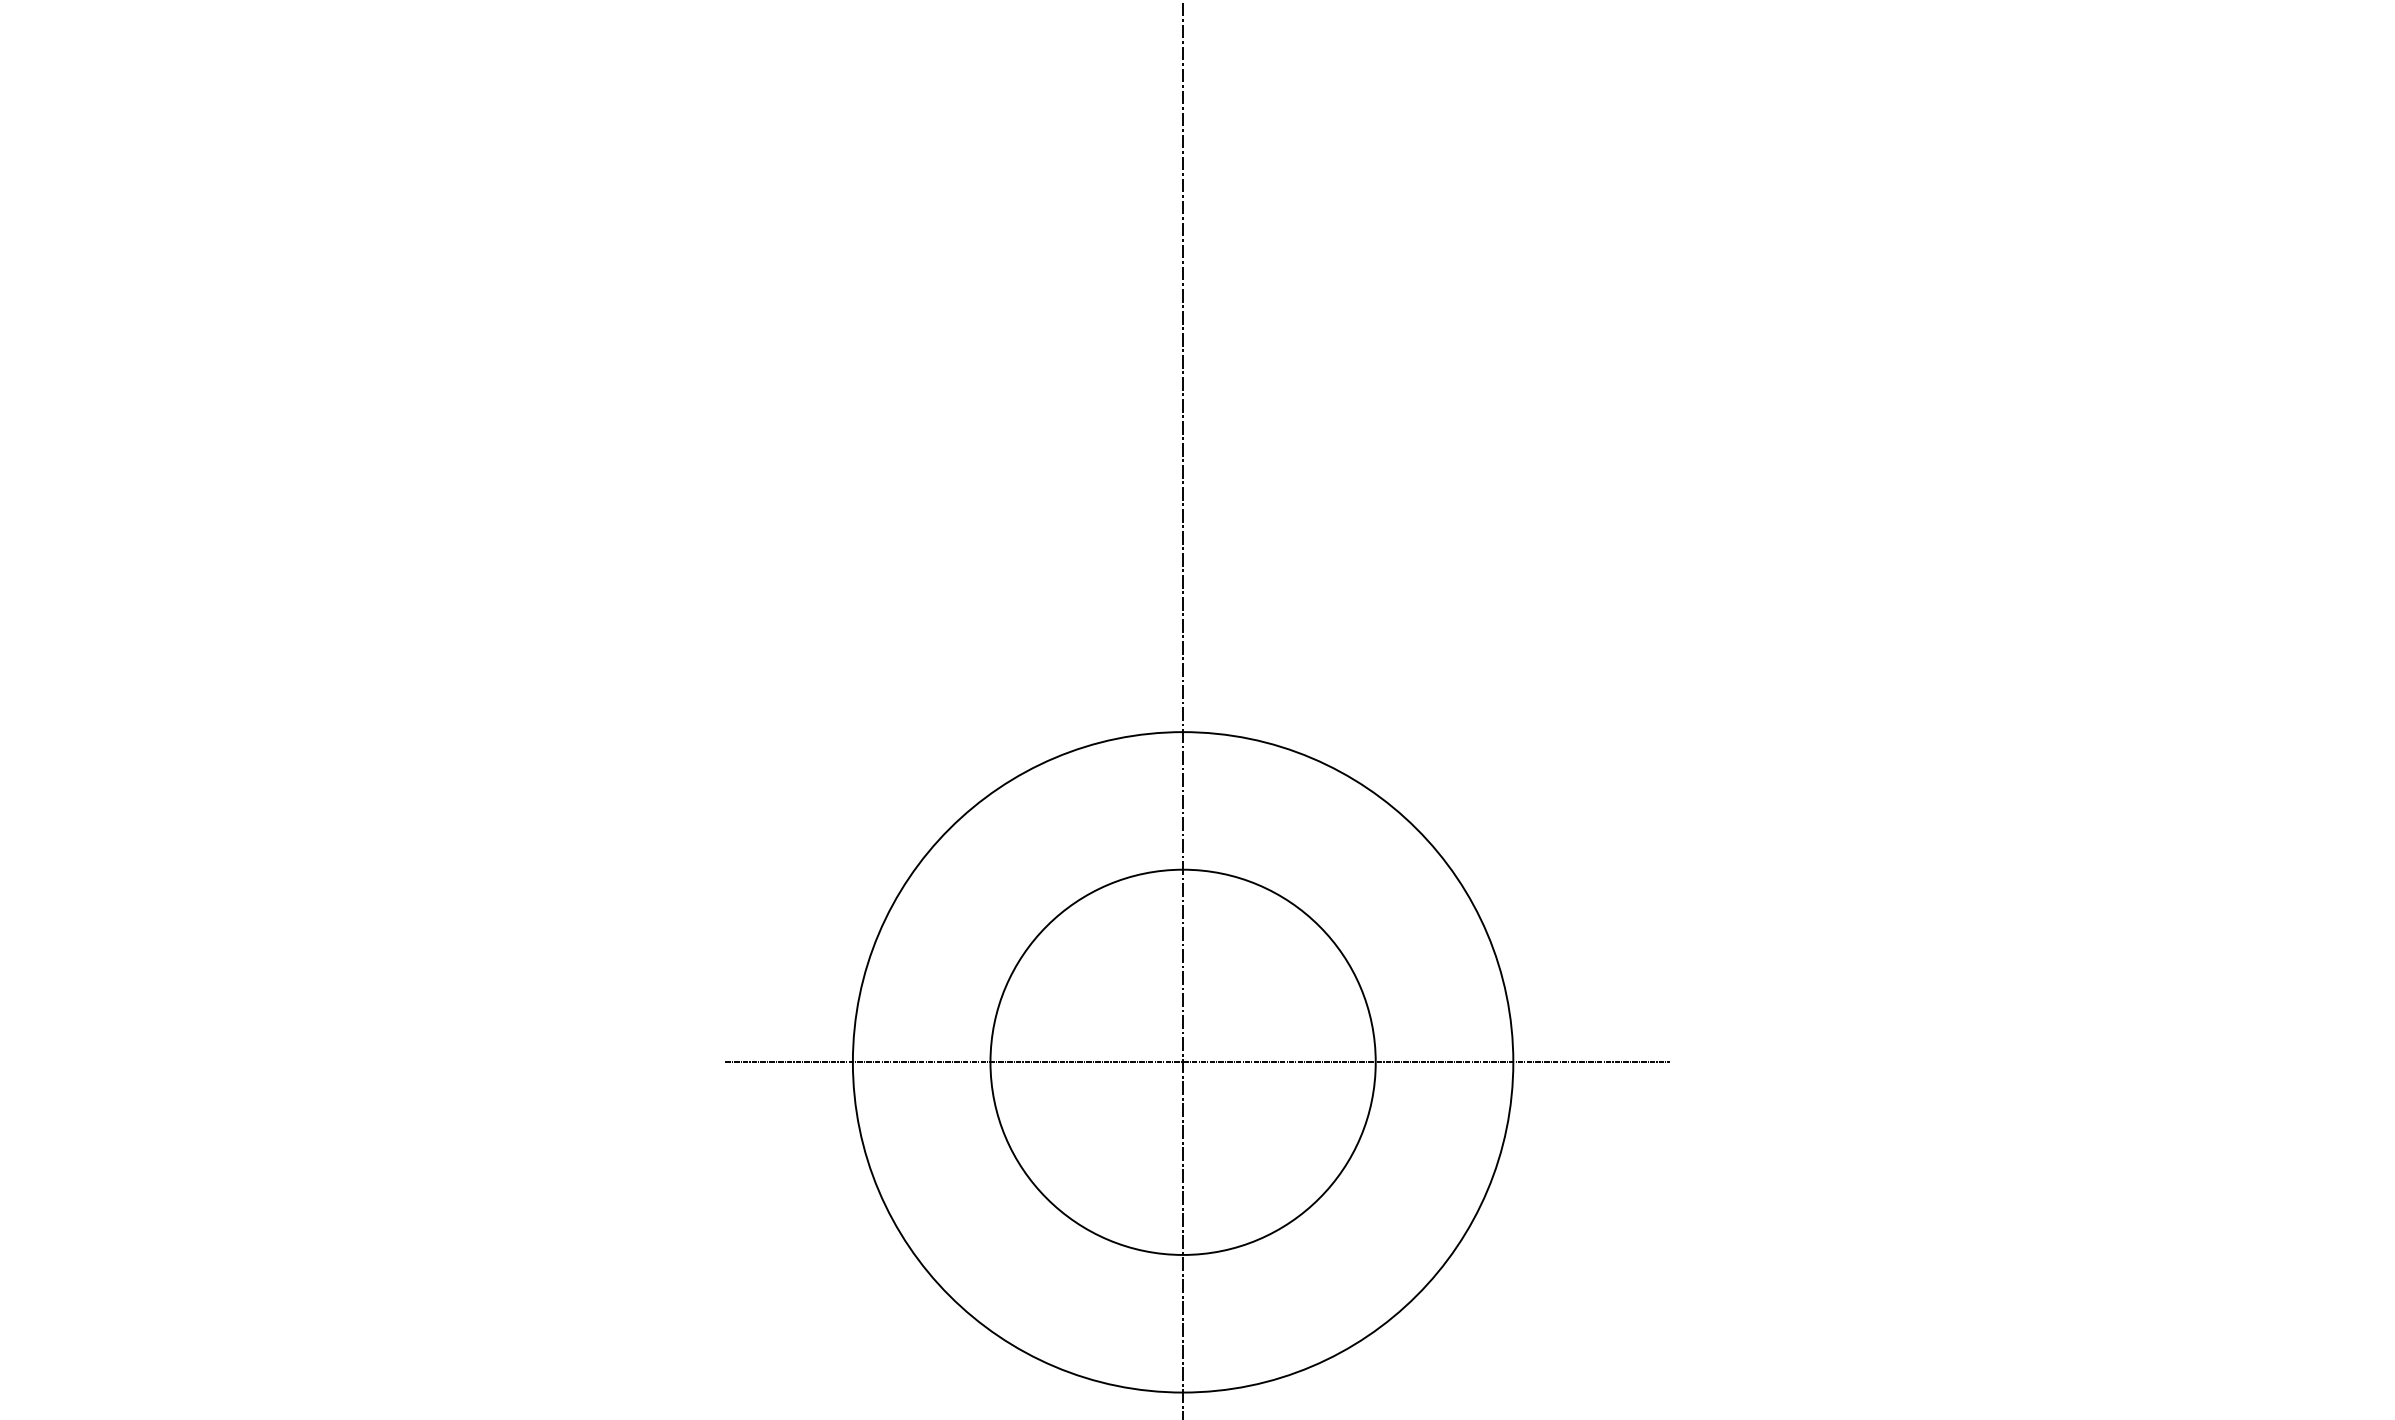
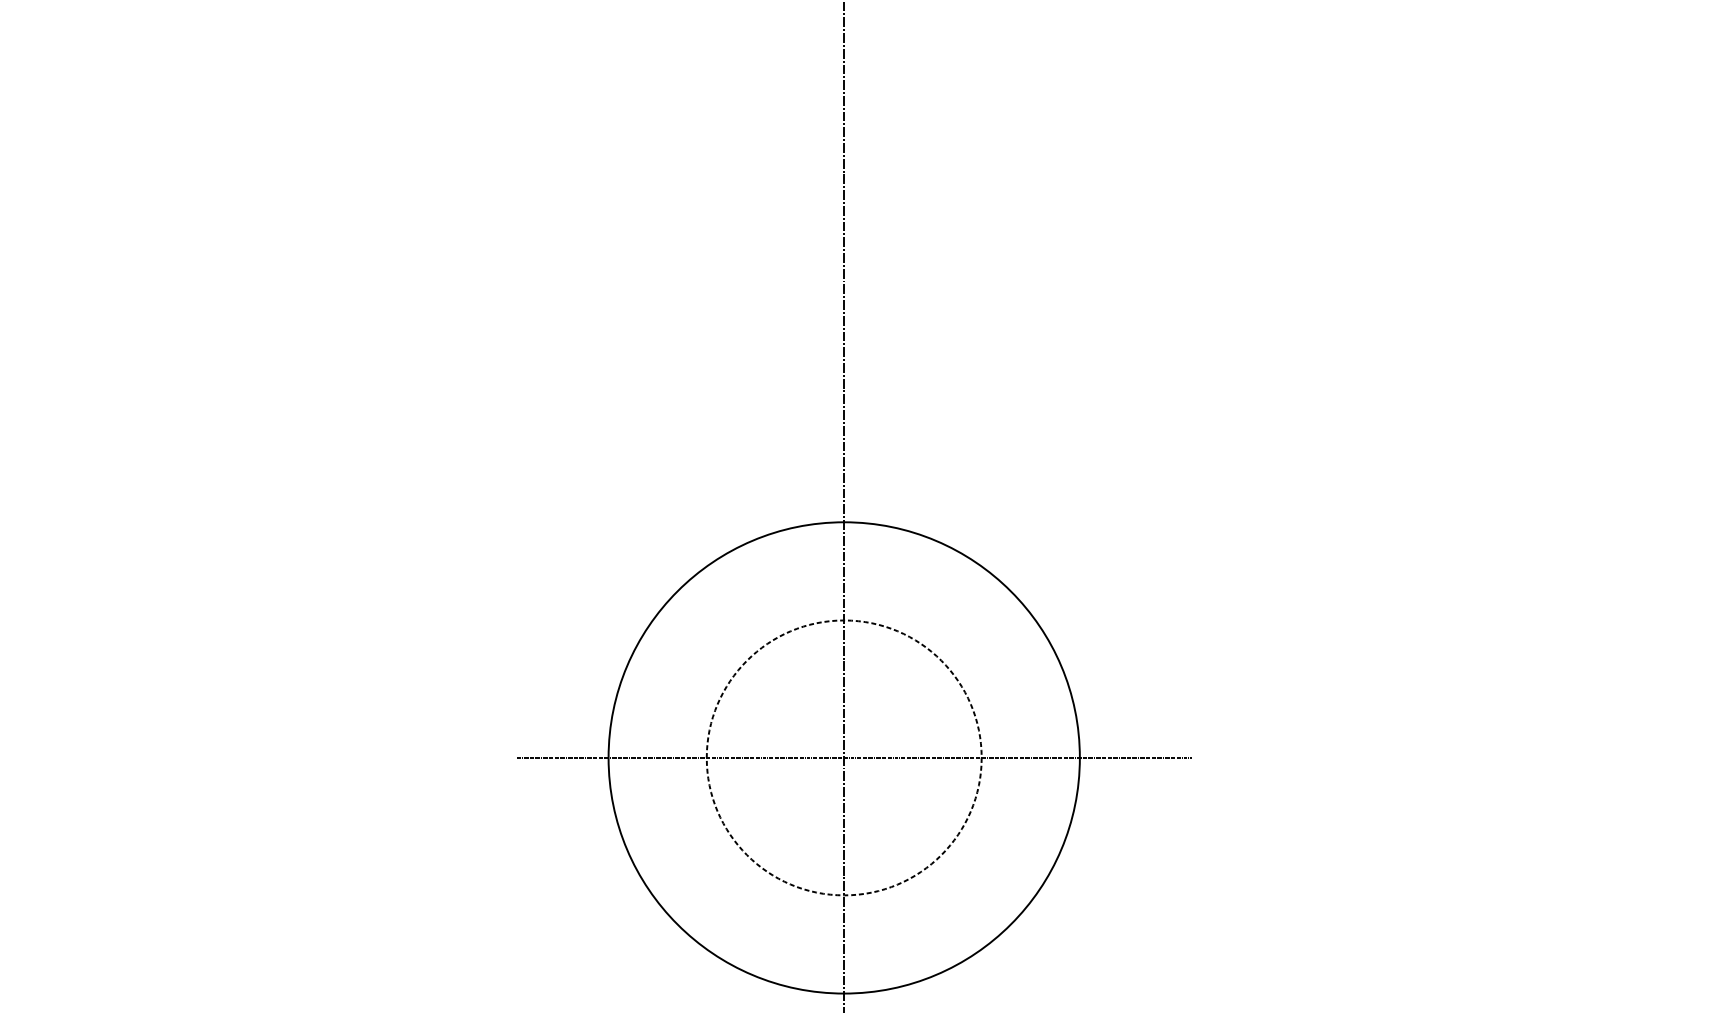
circle: (1182, 1061) -> (843, 757), solid -> dashed

